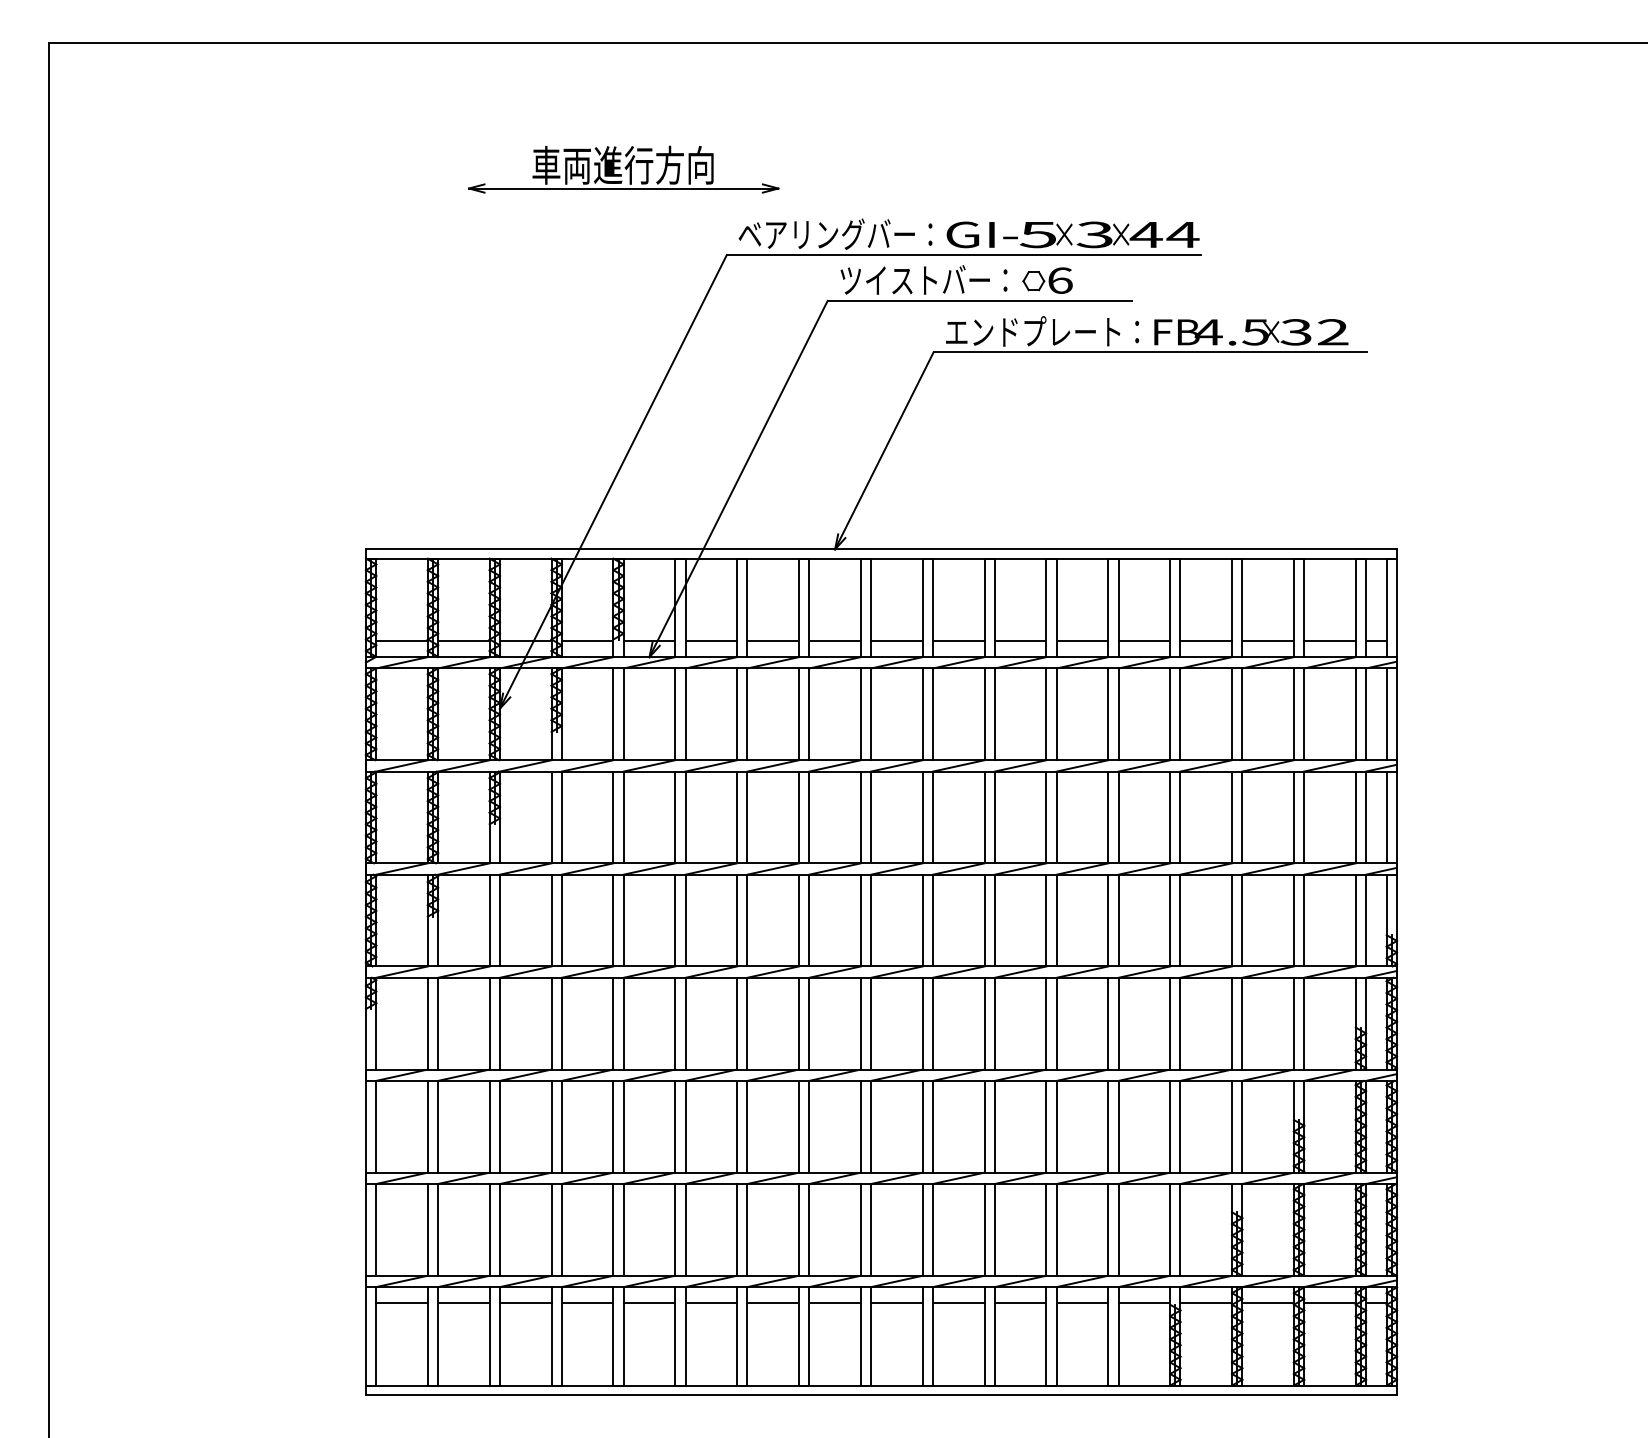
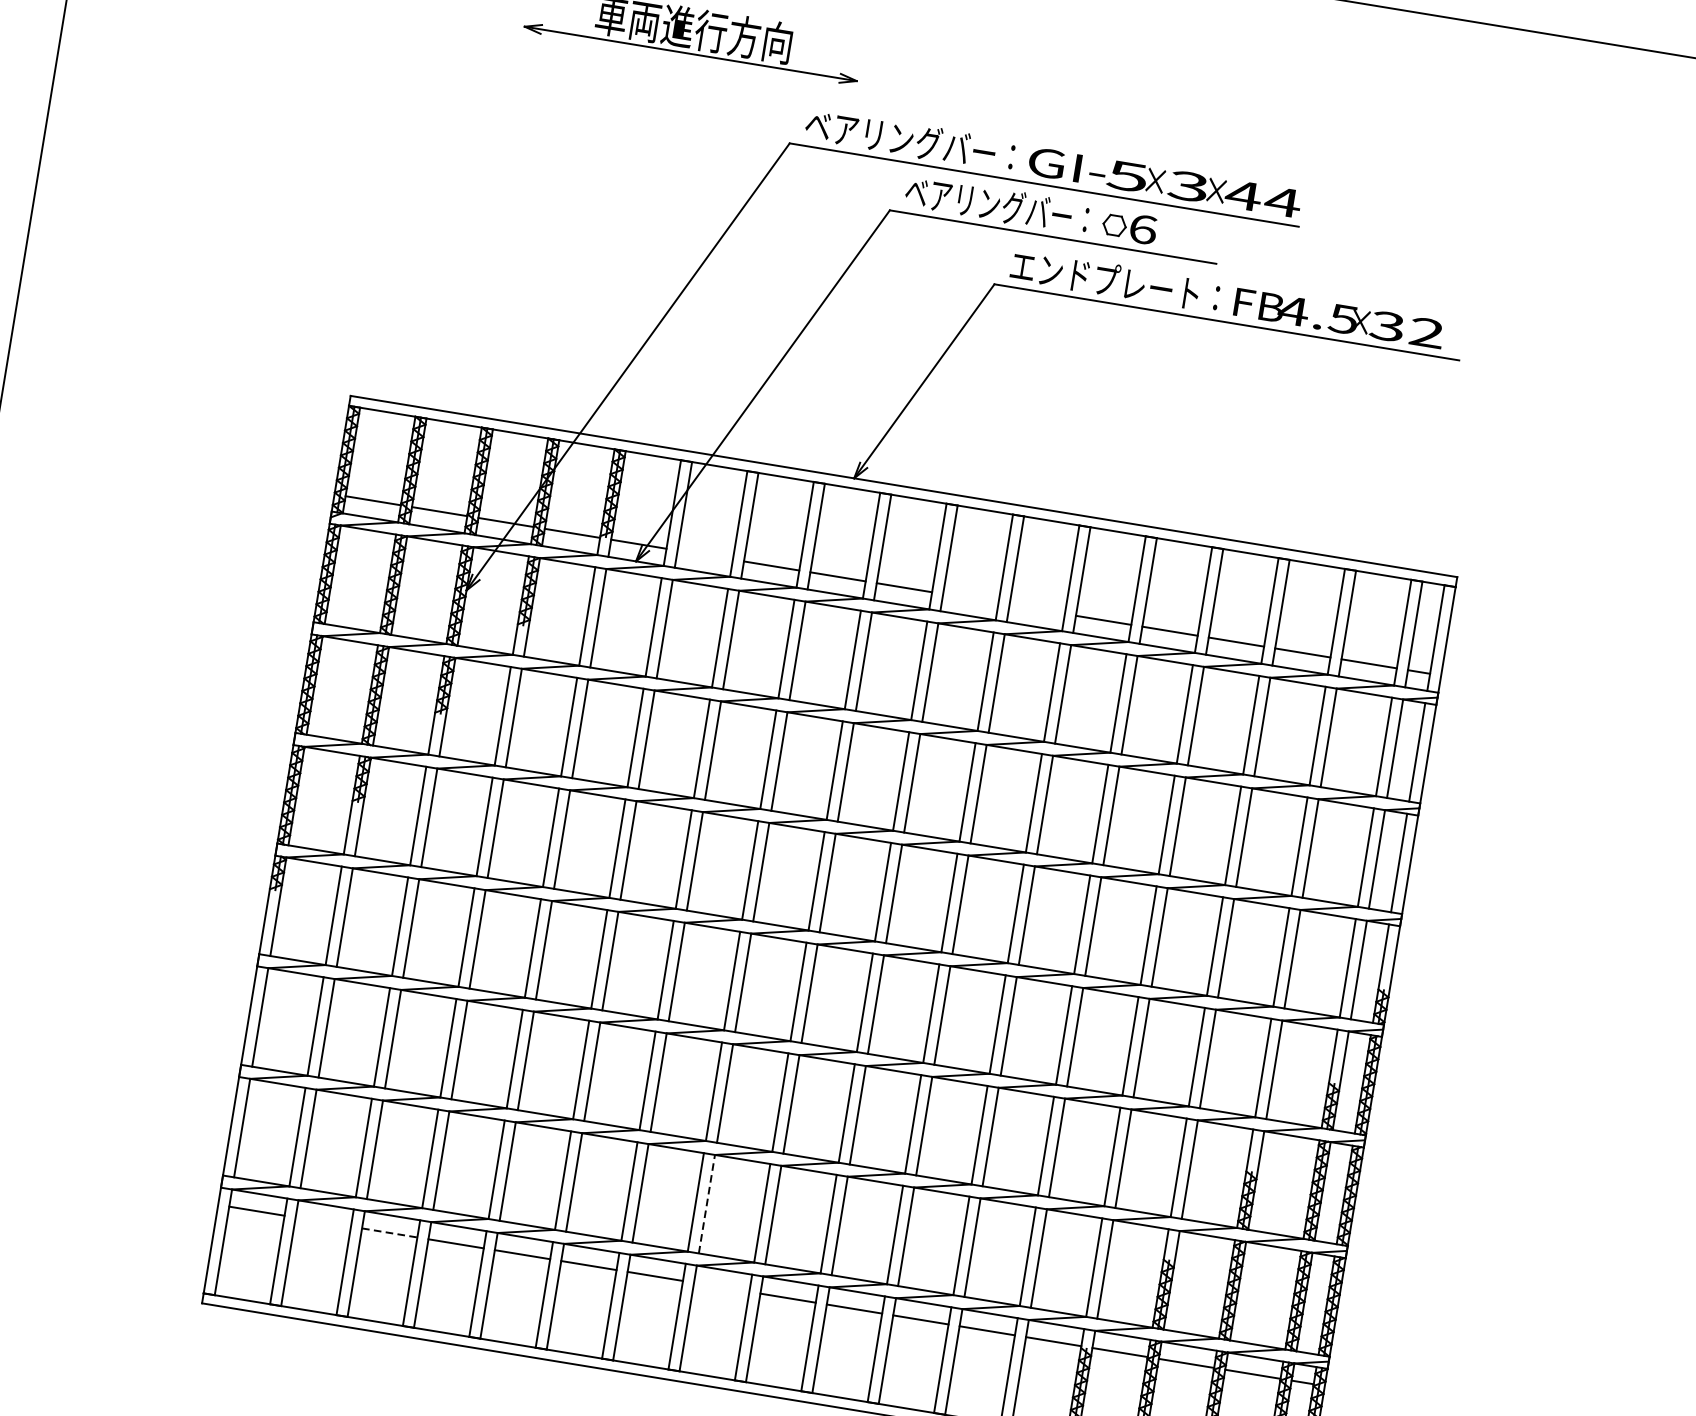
text: (923, 279) -> (996, 204), ツイストバー： -> ベアリングバー：
line: (711, 641) -> (705, 555), removed
line: (958, 641) -> (970, 598), removed
line: (1020, 641) -> (1037, 609), removed
line: (809, 1229) -> (707, 1203), solid -> dashed
line: (463, 1303) -> (322, 1222), removed
line: (525, 1303) -> (389, 1233), solid -> dashed
line: (834, 1303) -> (721, 1287), removed

